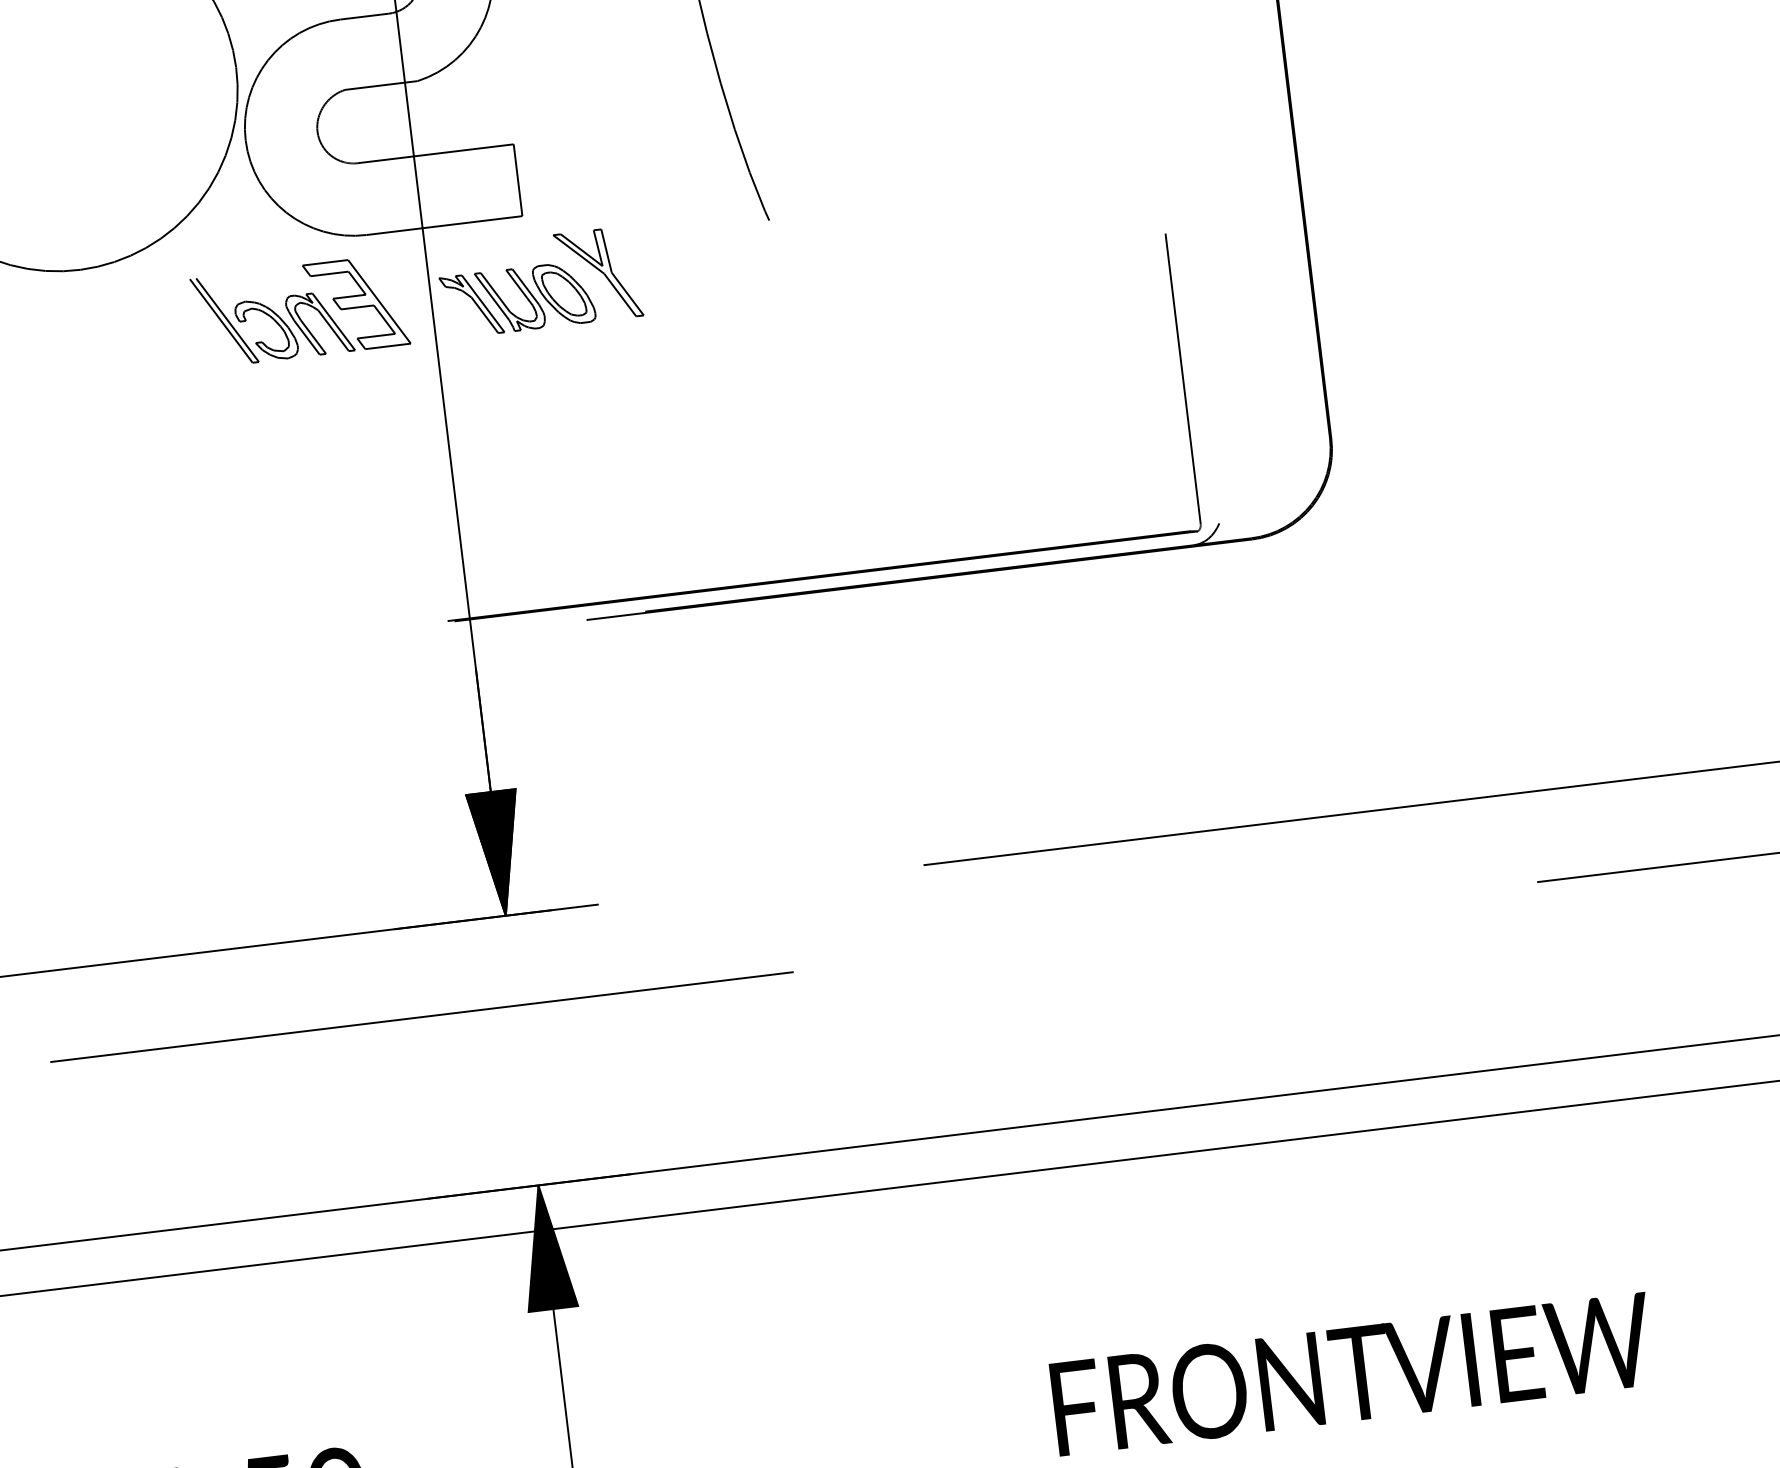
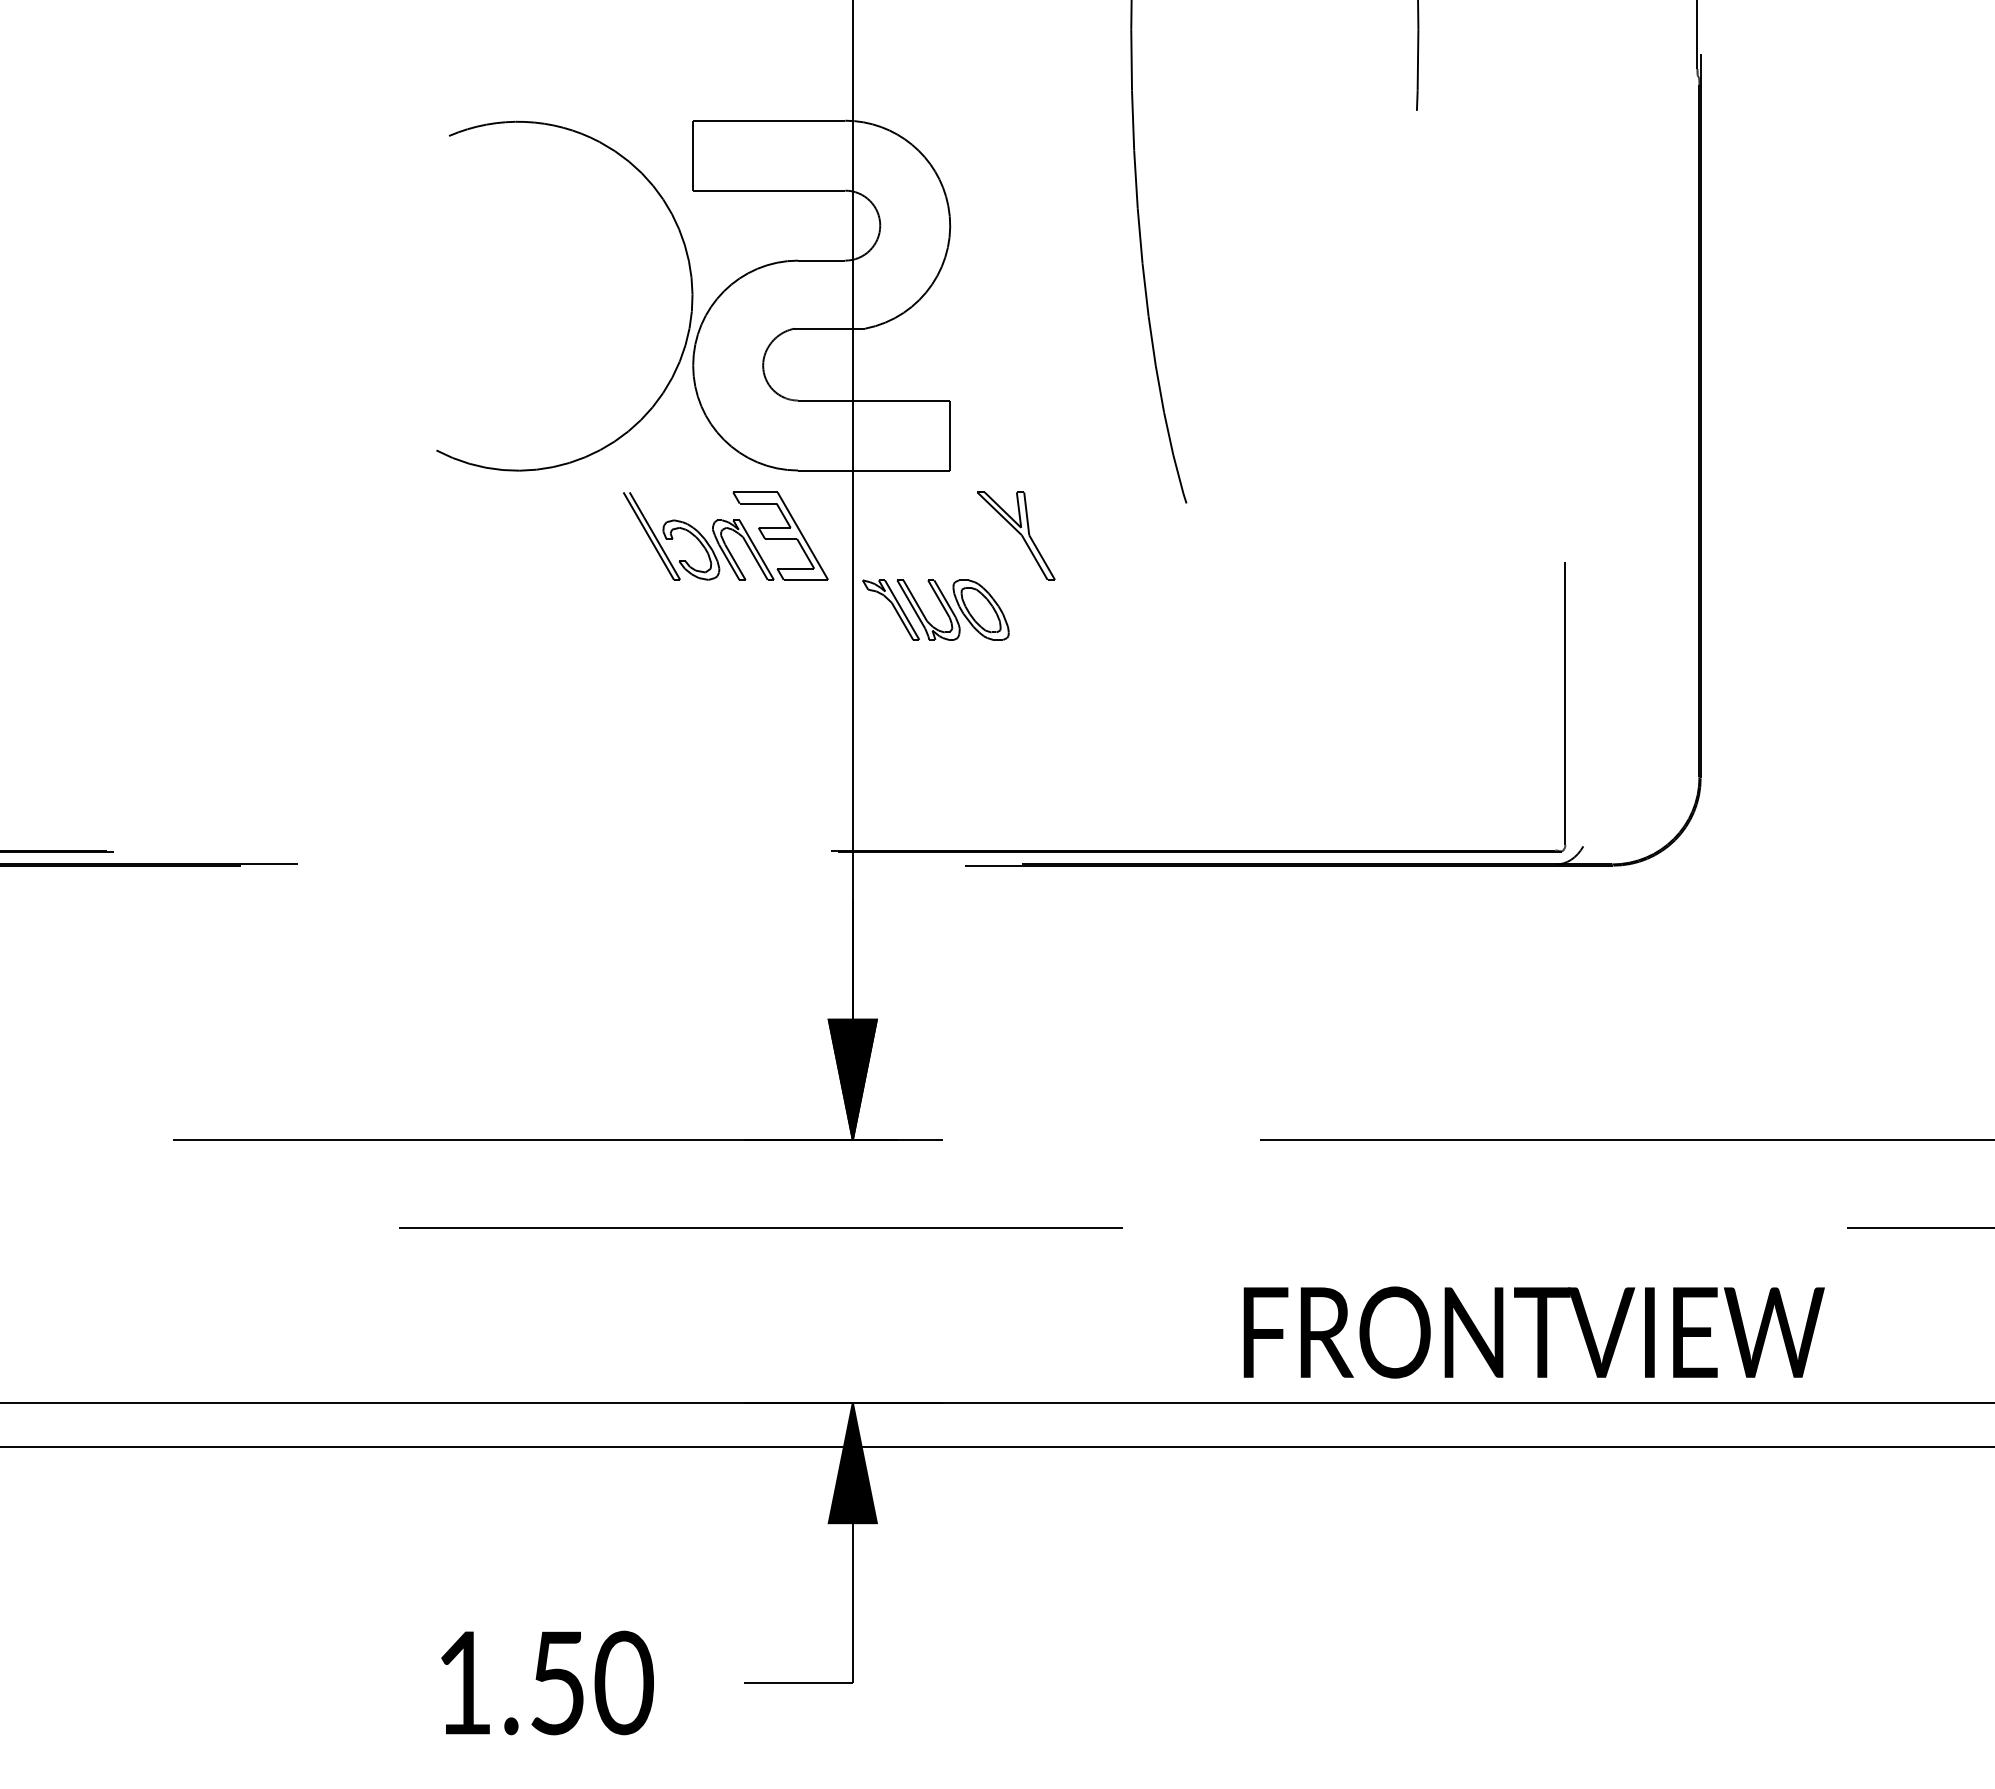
part: (522, 294) -> (941, 605), moved
text: (1351, 1374) -> (1533, 1332), moved

